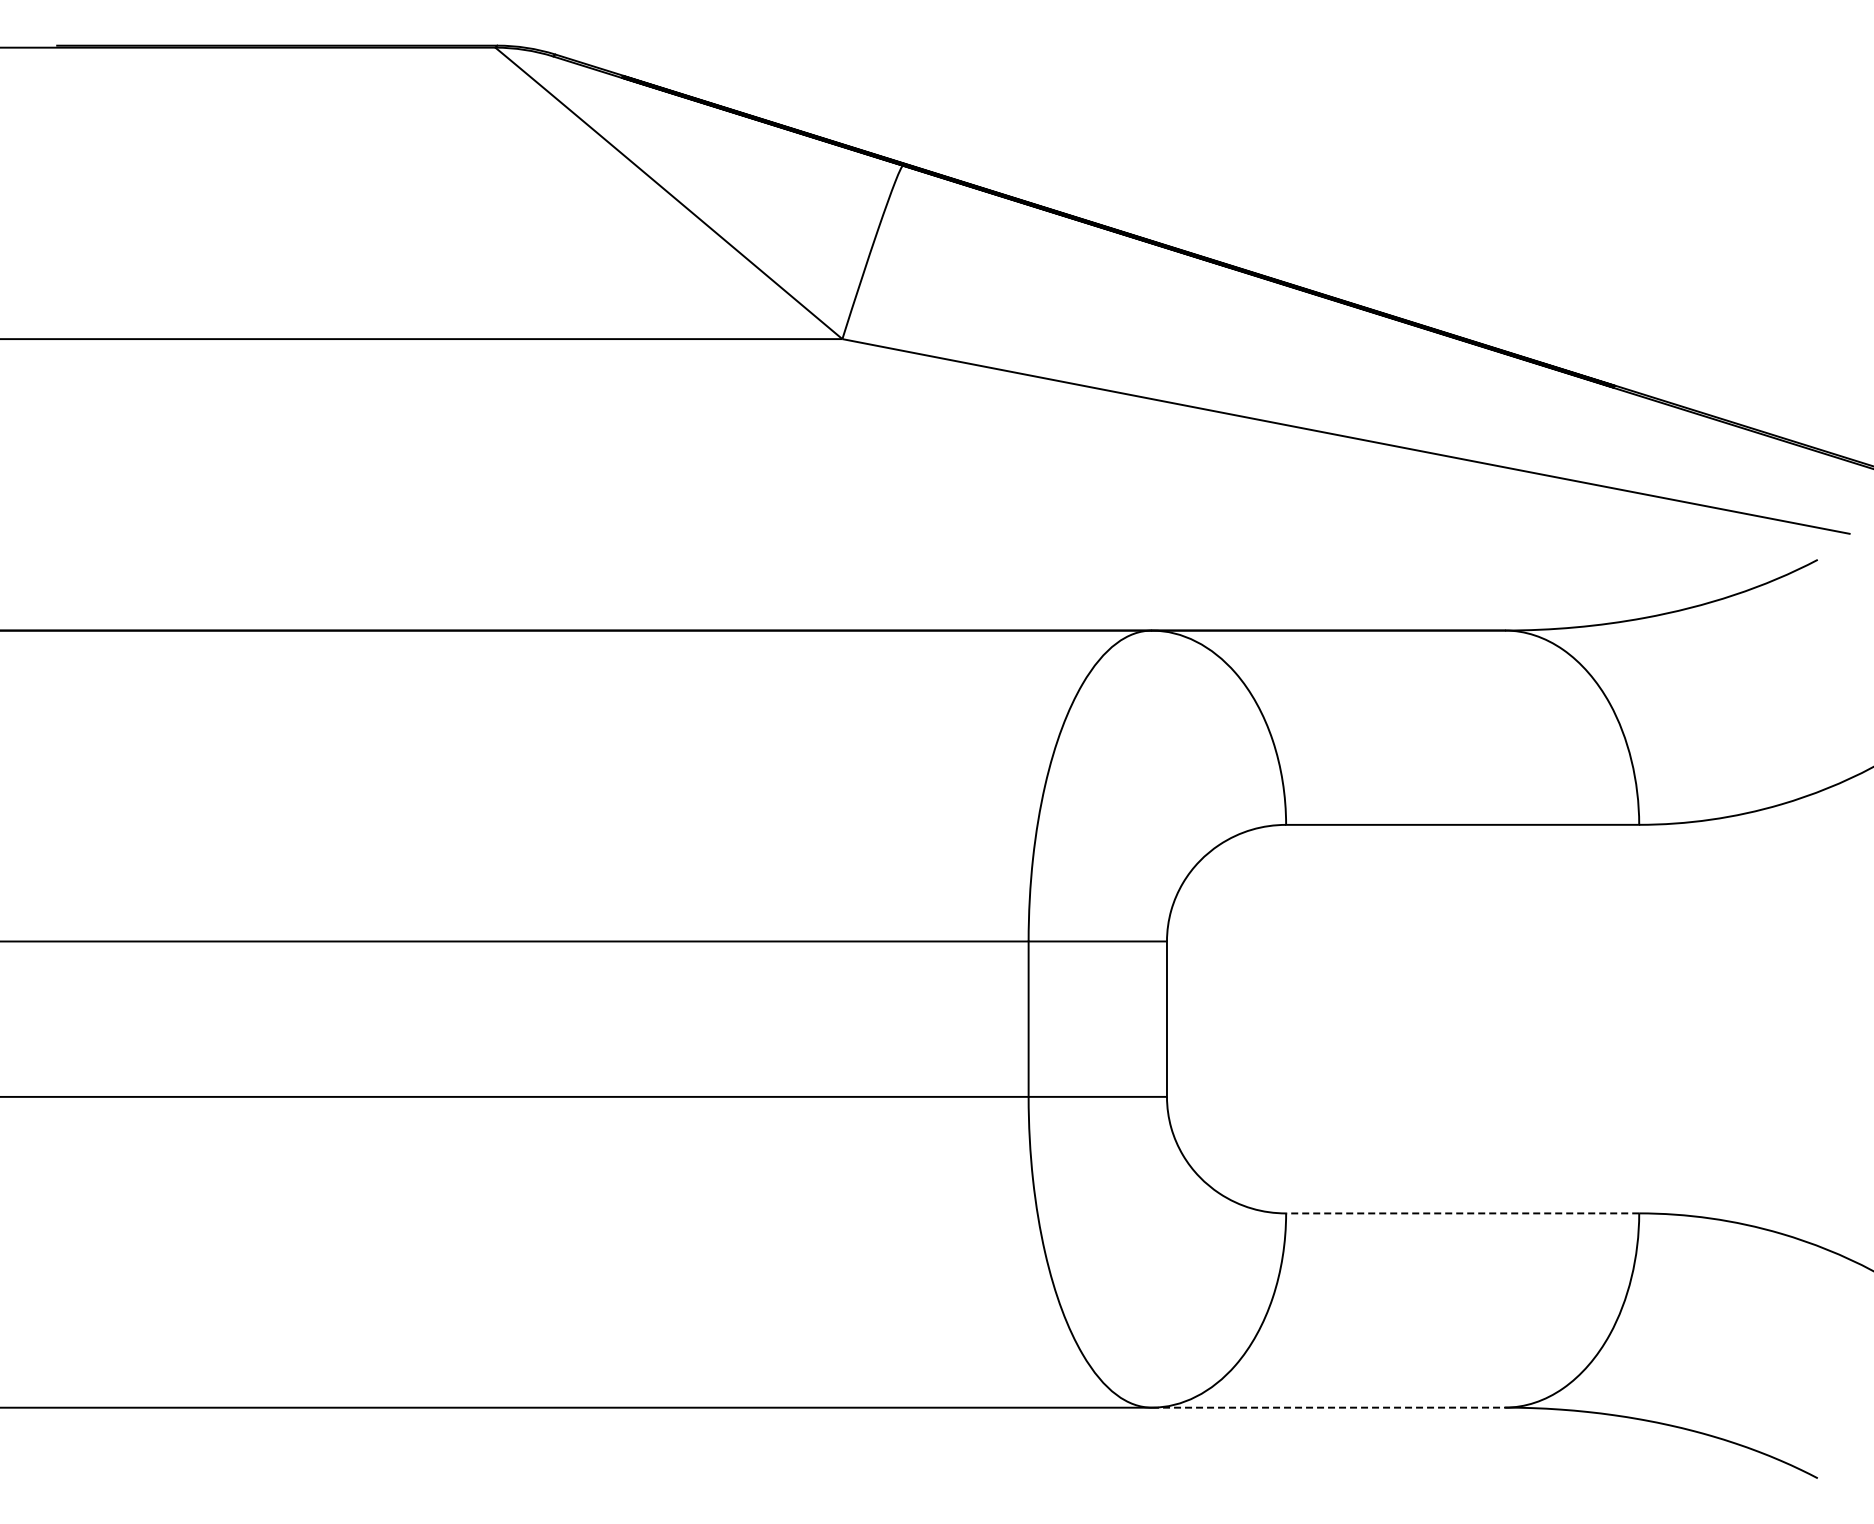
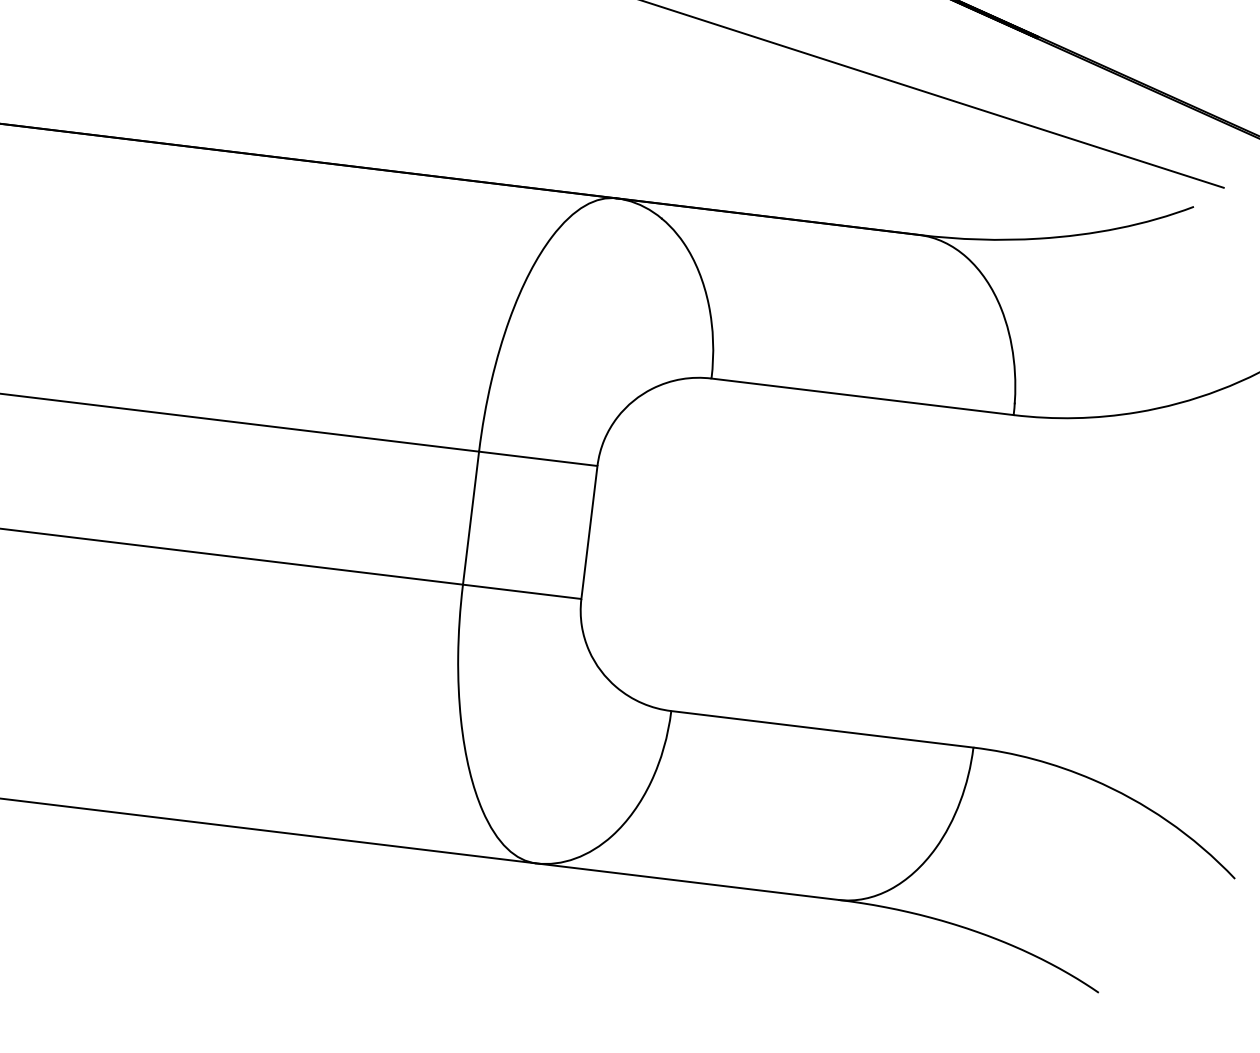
line: (1462, 1213) -> (822, 729), dashed -> solid
line: (1328, 1407) -> (687, 881), dashed -> solid

